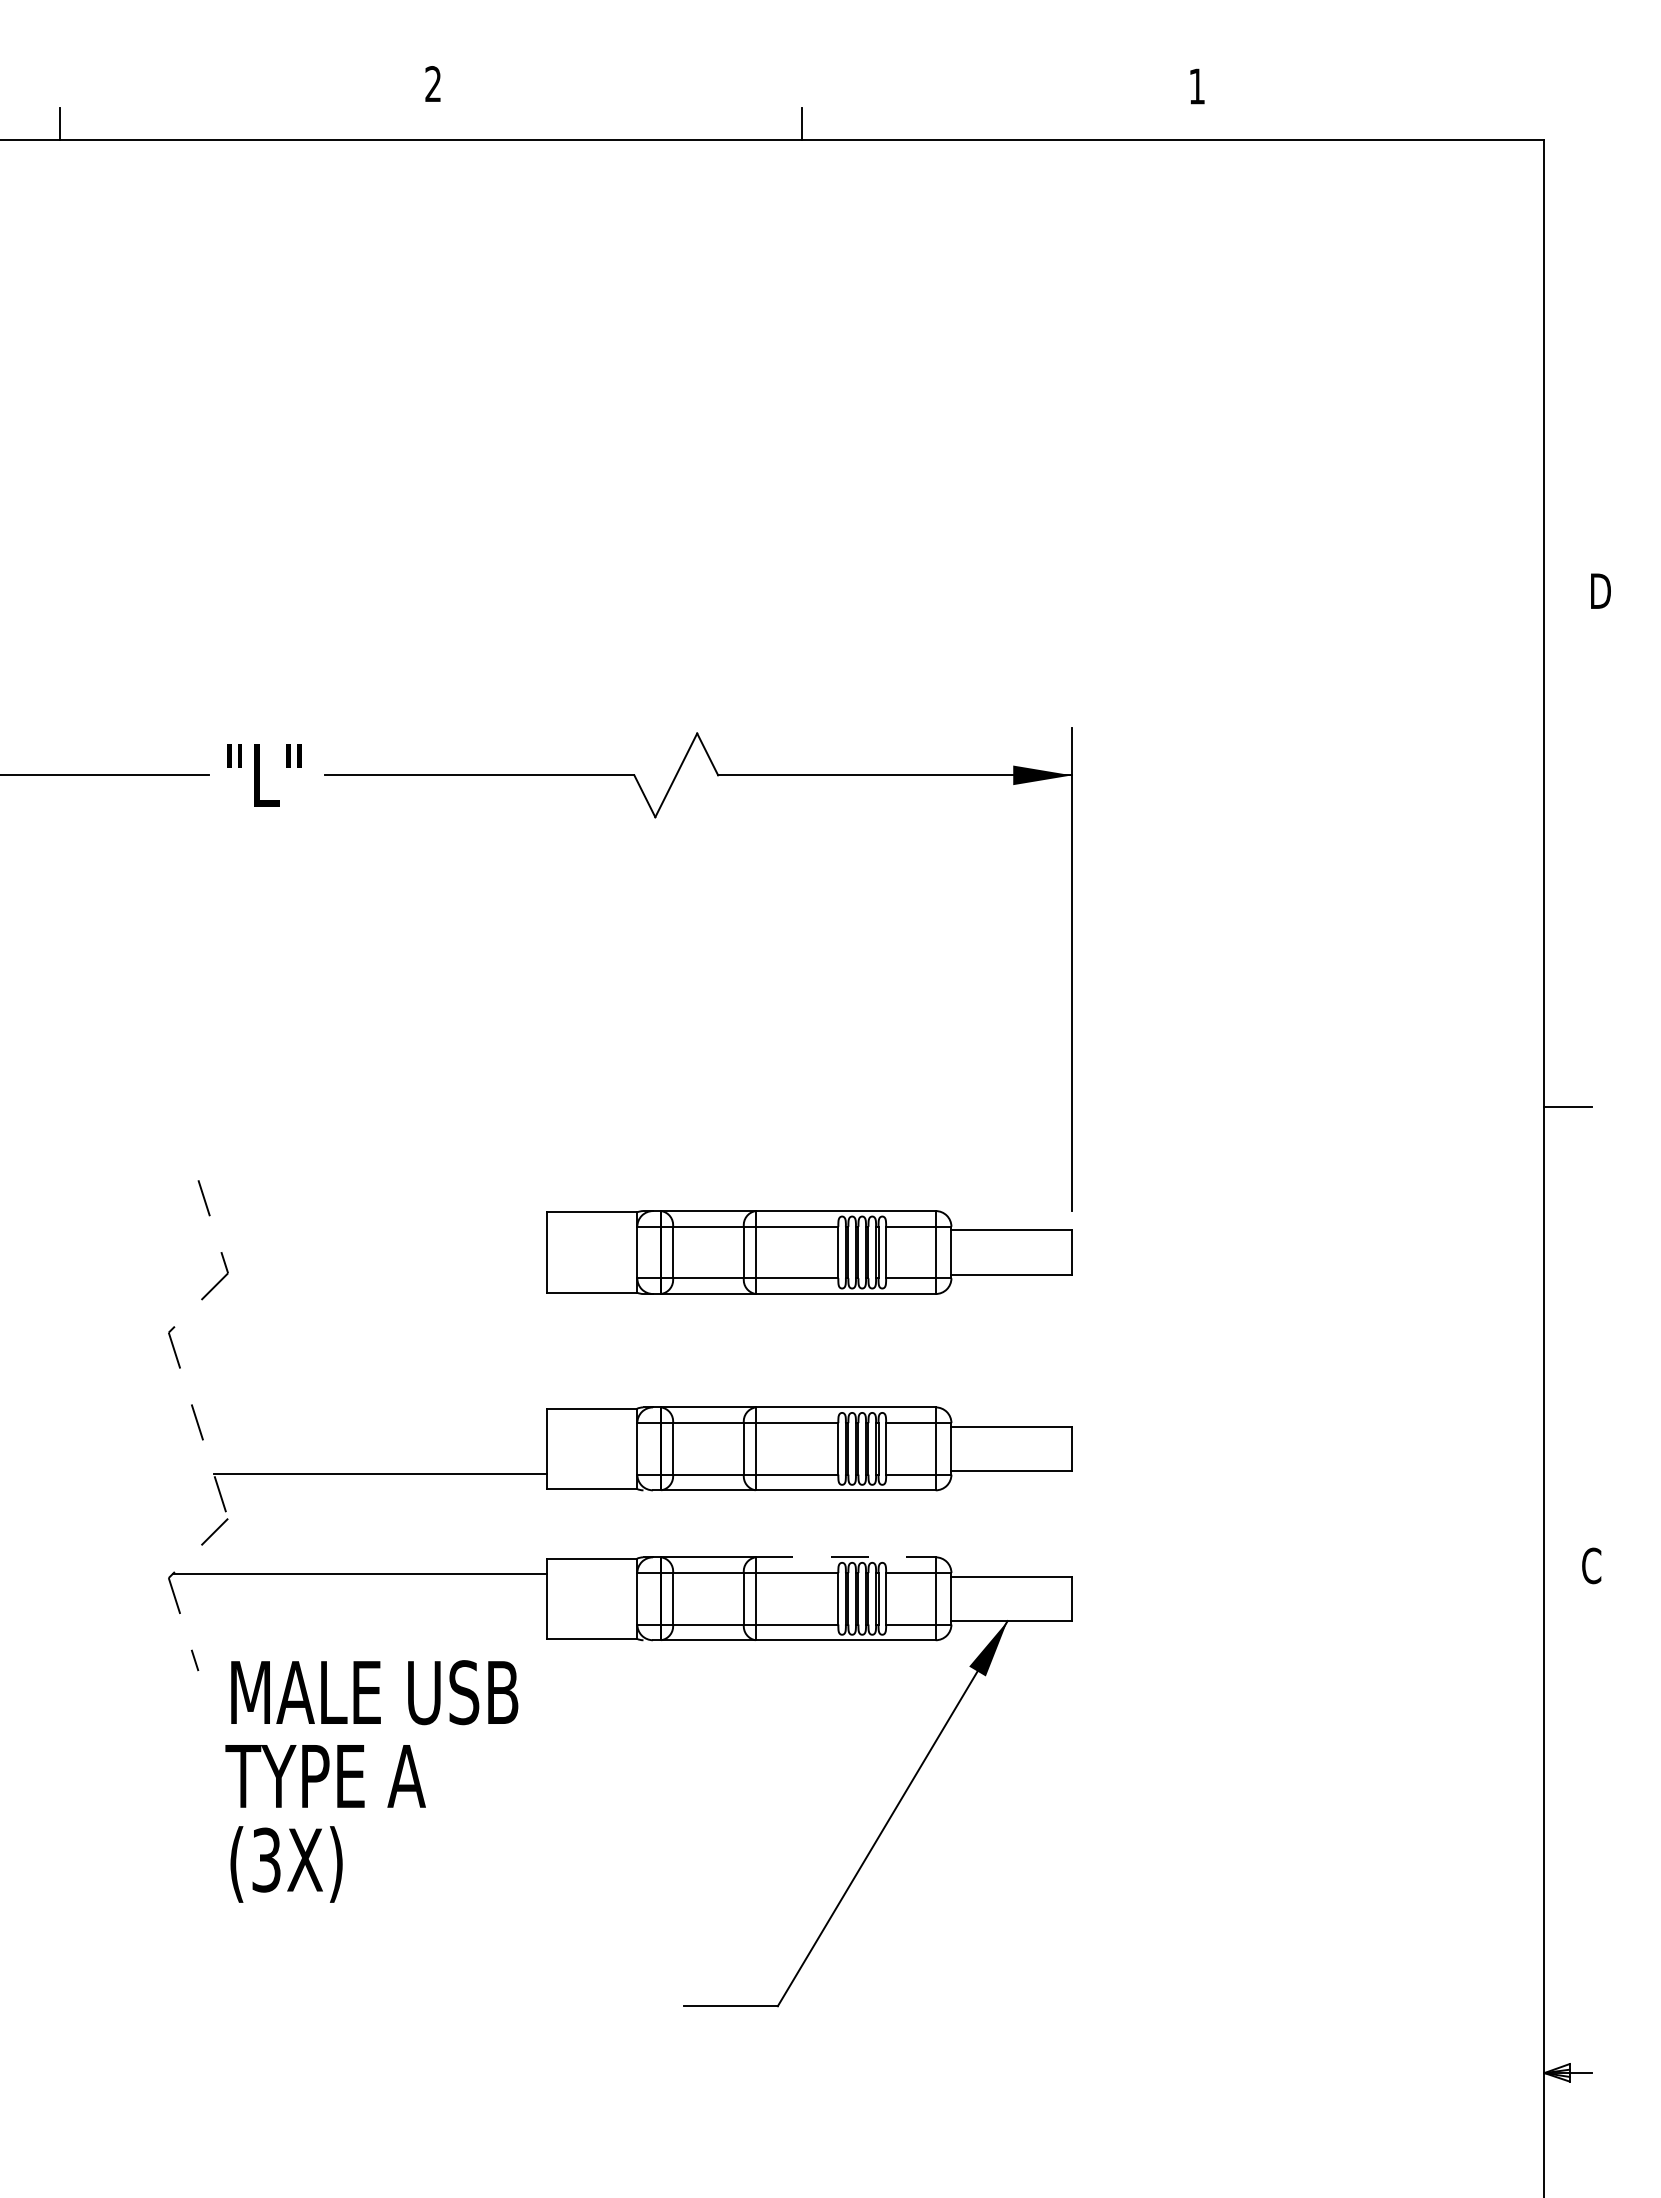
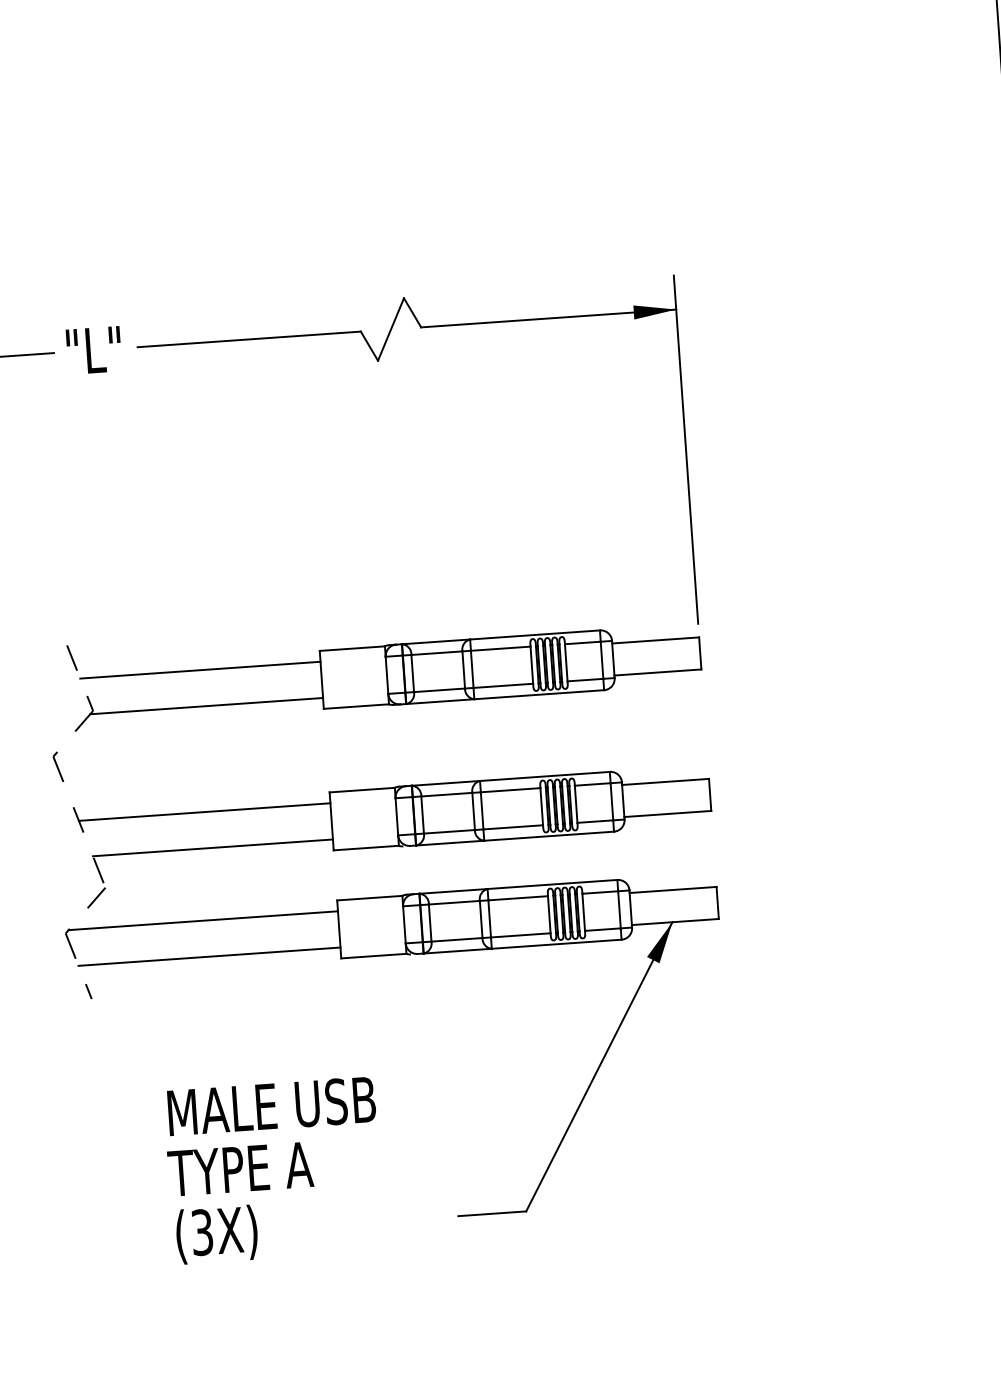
line: (379, 1227) -> (199, 670), added
line: (384, 1277) -> (206, 706), added
line: (371, 1423) -> (204, 811), added
line: (846, 1557) -> (553, 884), dashed -> solid
line: (364, 1623) -> (209, 956), added
text: (371, 1781) -> (274, 1170), moved

